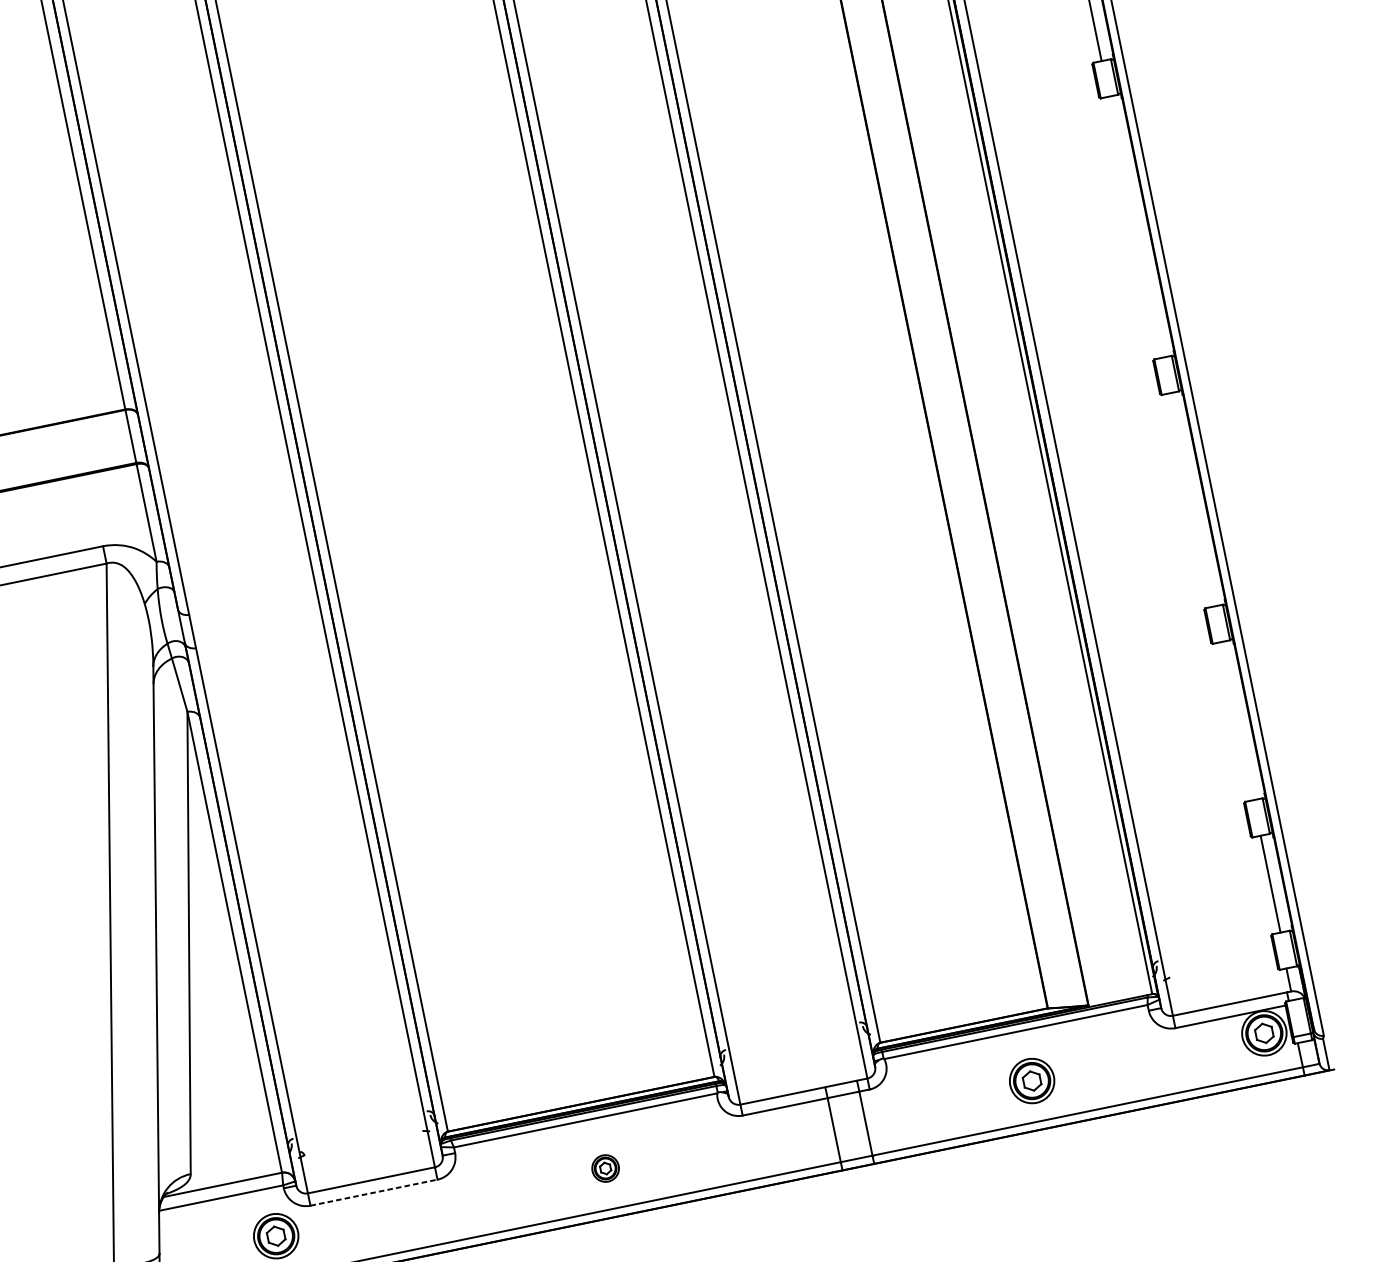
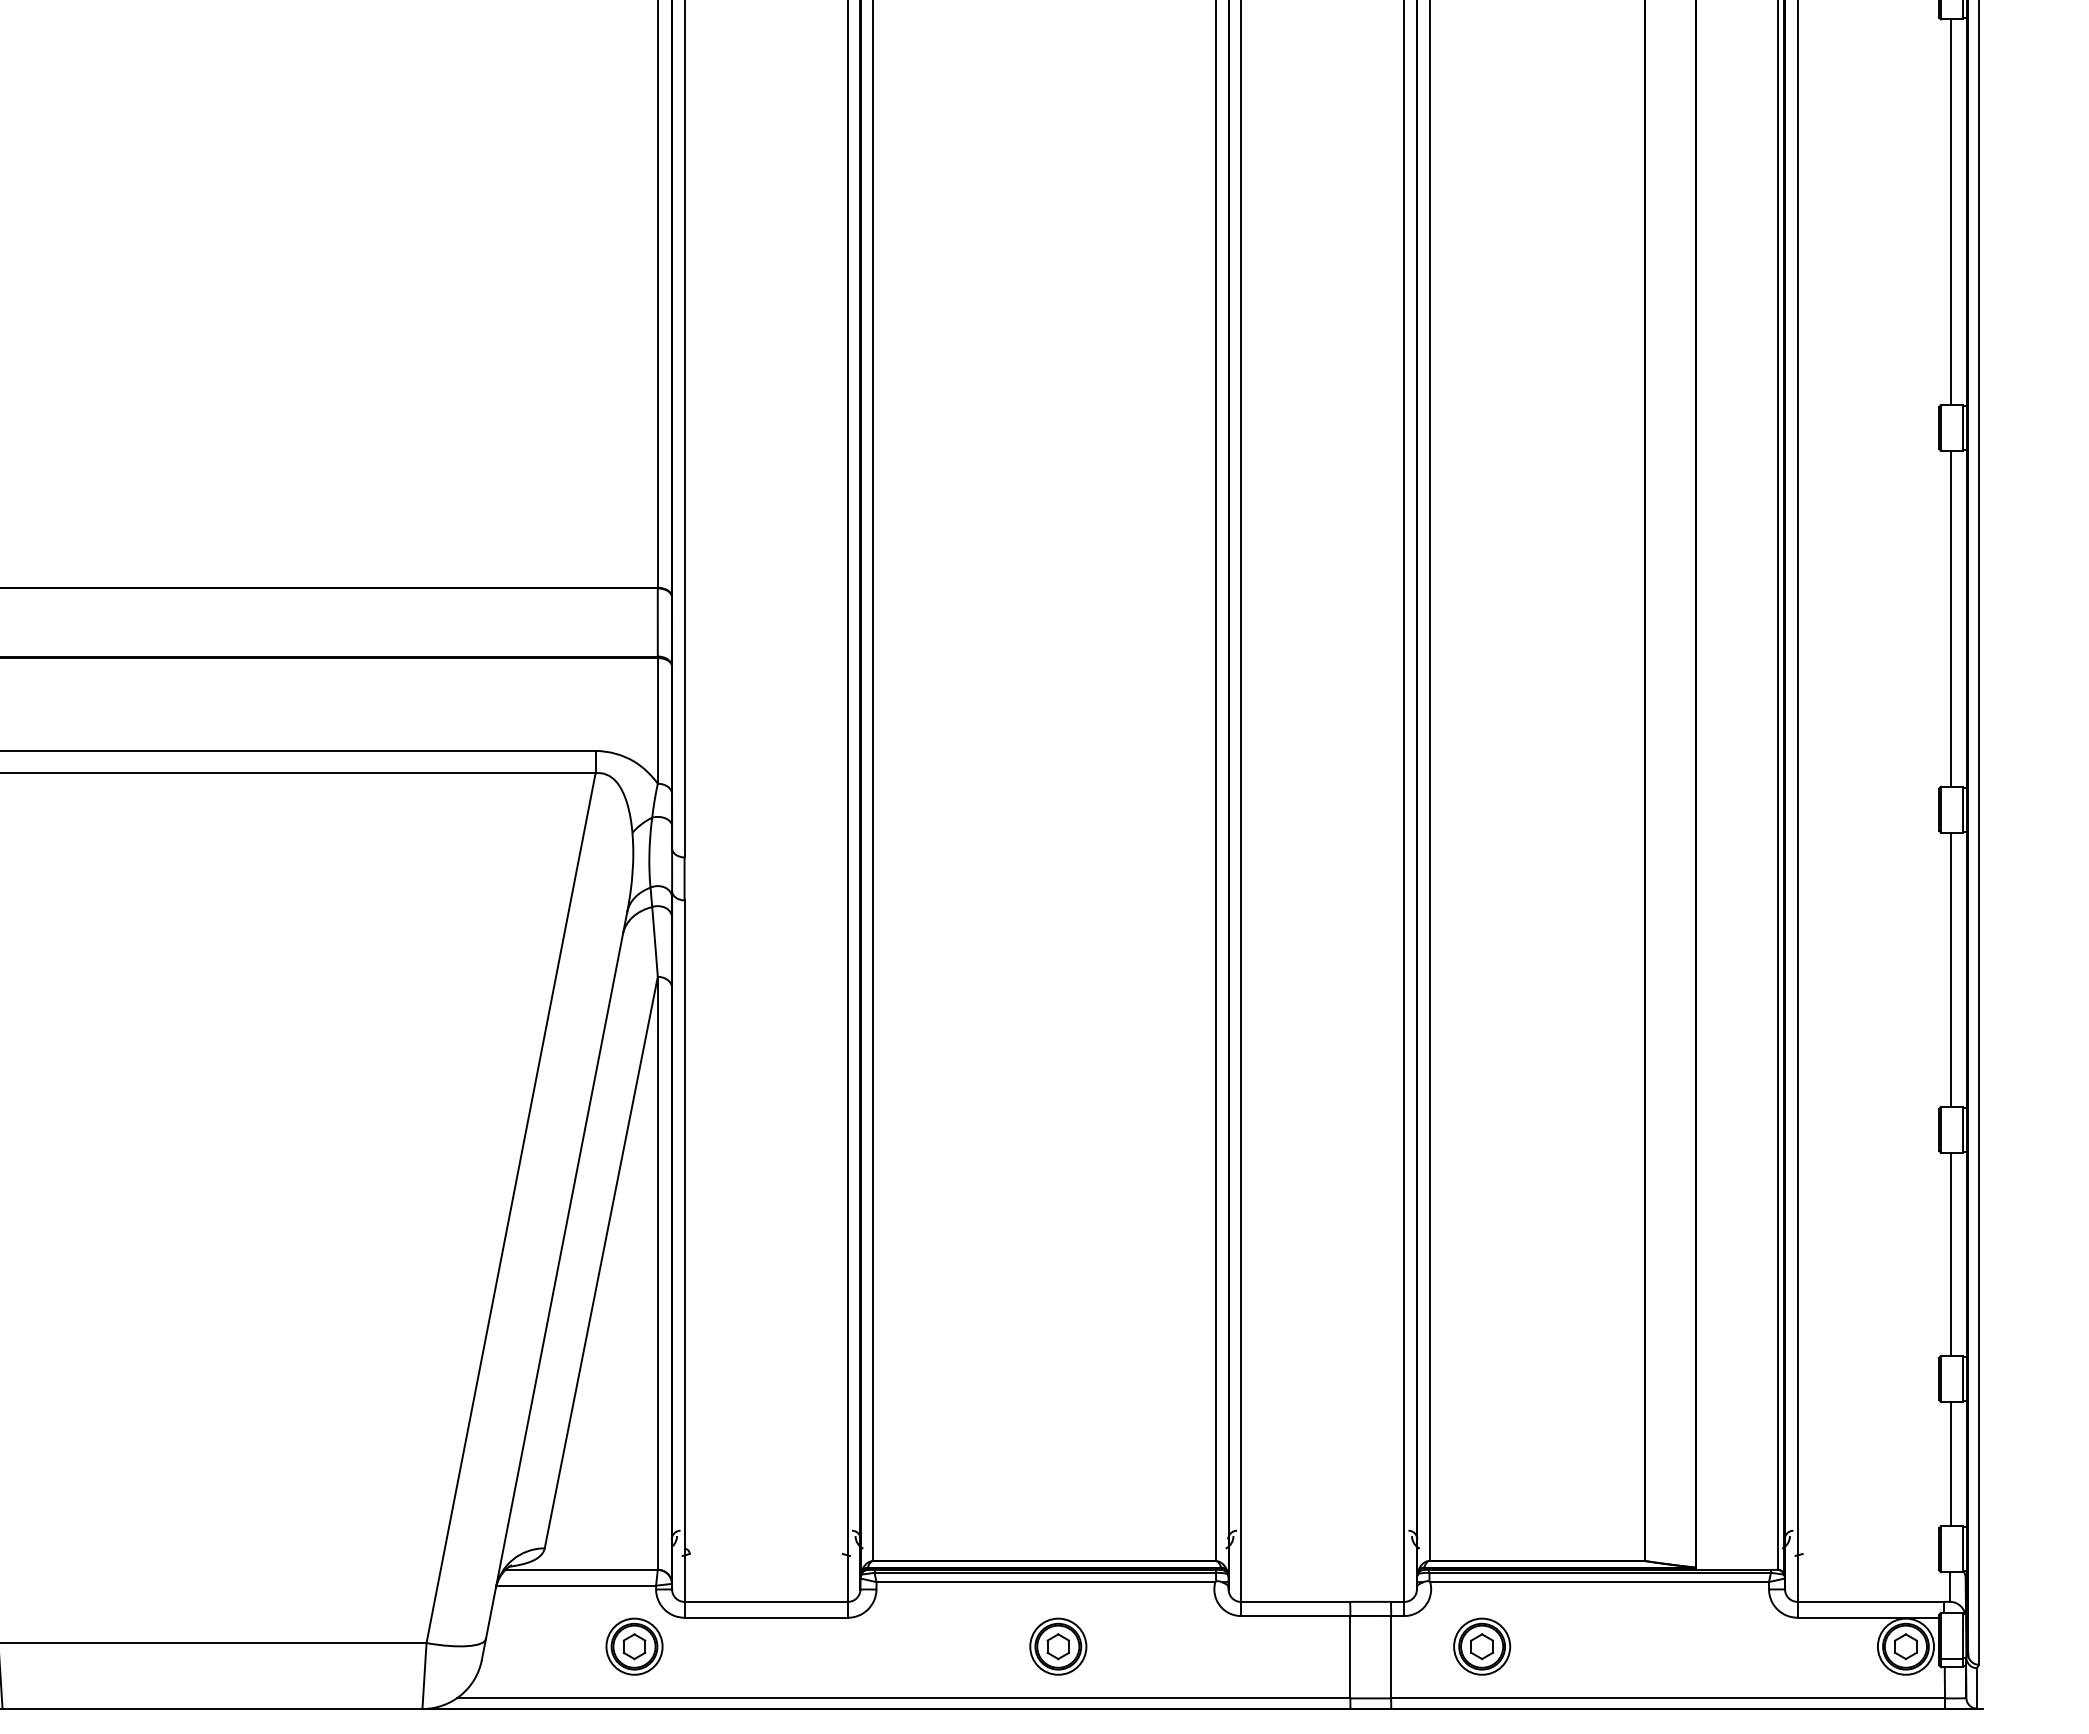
line: (1135, 226) -> (1951, 618), added
line: (1191, 499) -> (1951, 969), added
line: (1237, 721) -> (1951, 1254), added
part: (1032, 1080) -> (1482, 1646), moved
part: (605, 1168) -> (1058, 1646), size x1.67
line: (374, 1192) -> (766, 1617), dashed -> solid

